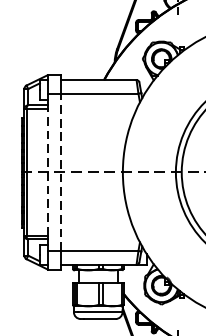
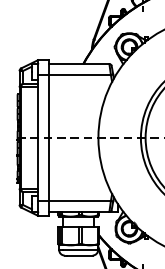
line: (48, 171) -> (38, 137), dashed -> solid
line: (61, 171) -> (49, 137), dashed -> solid

